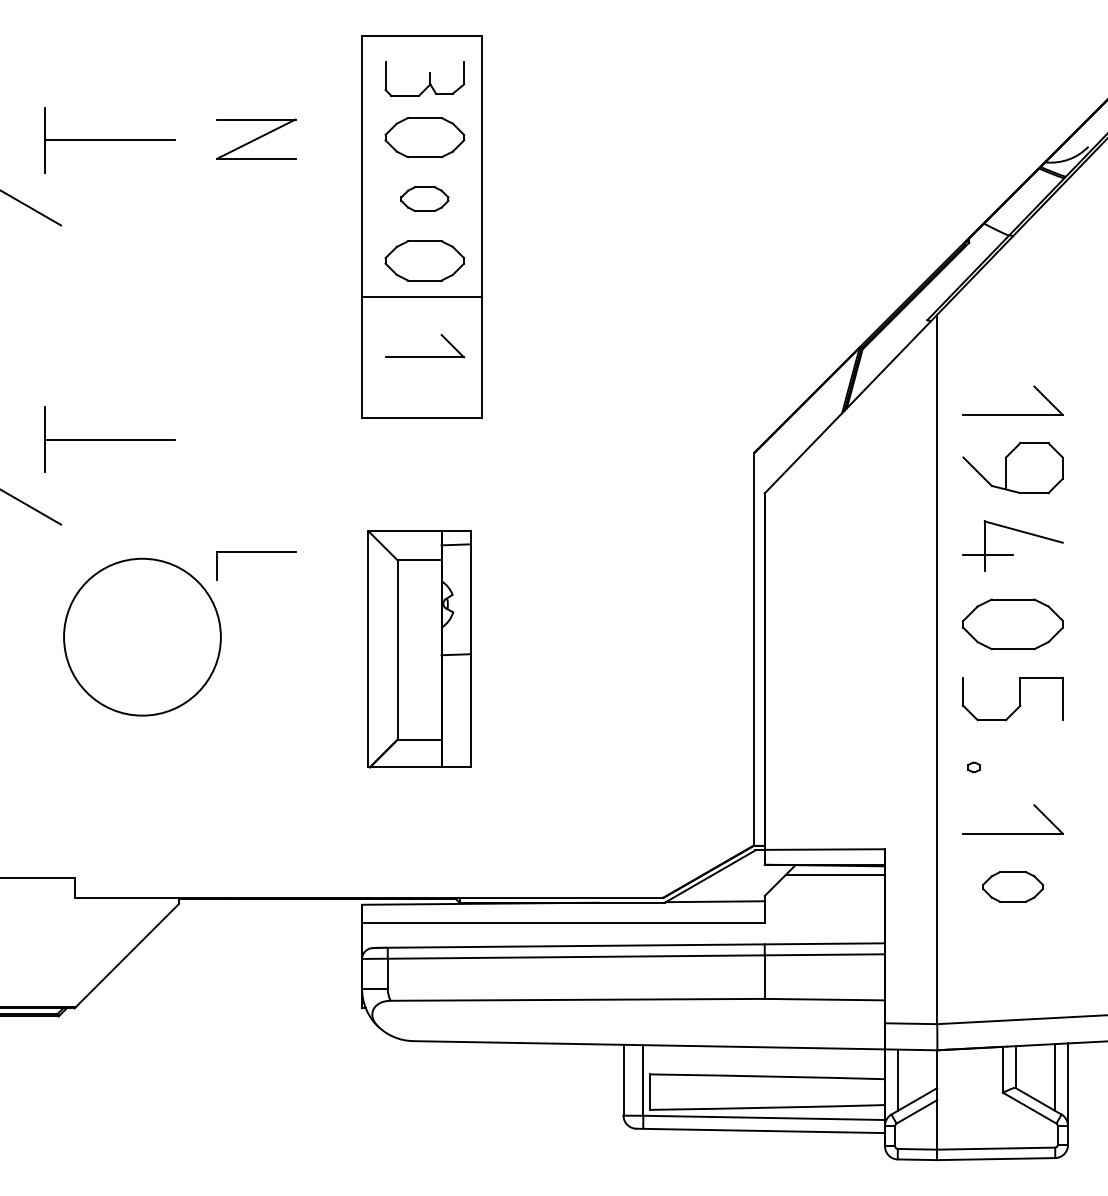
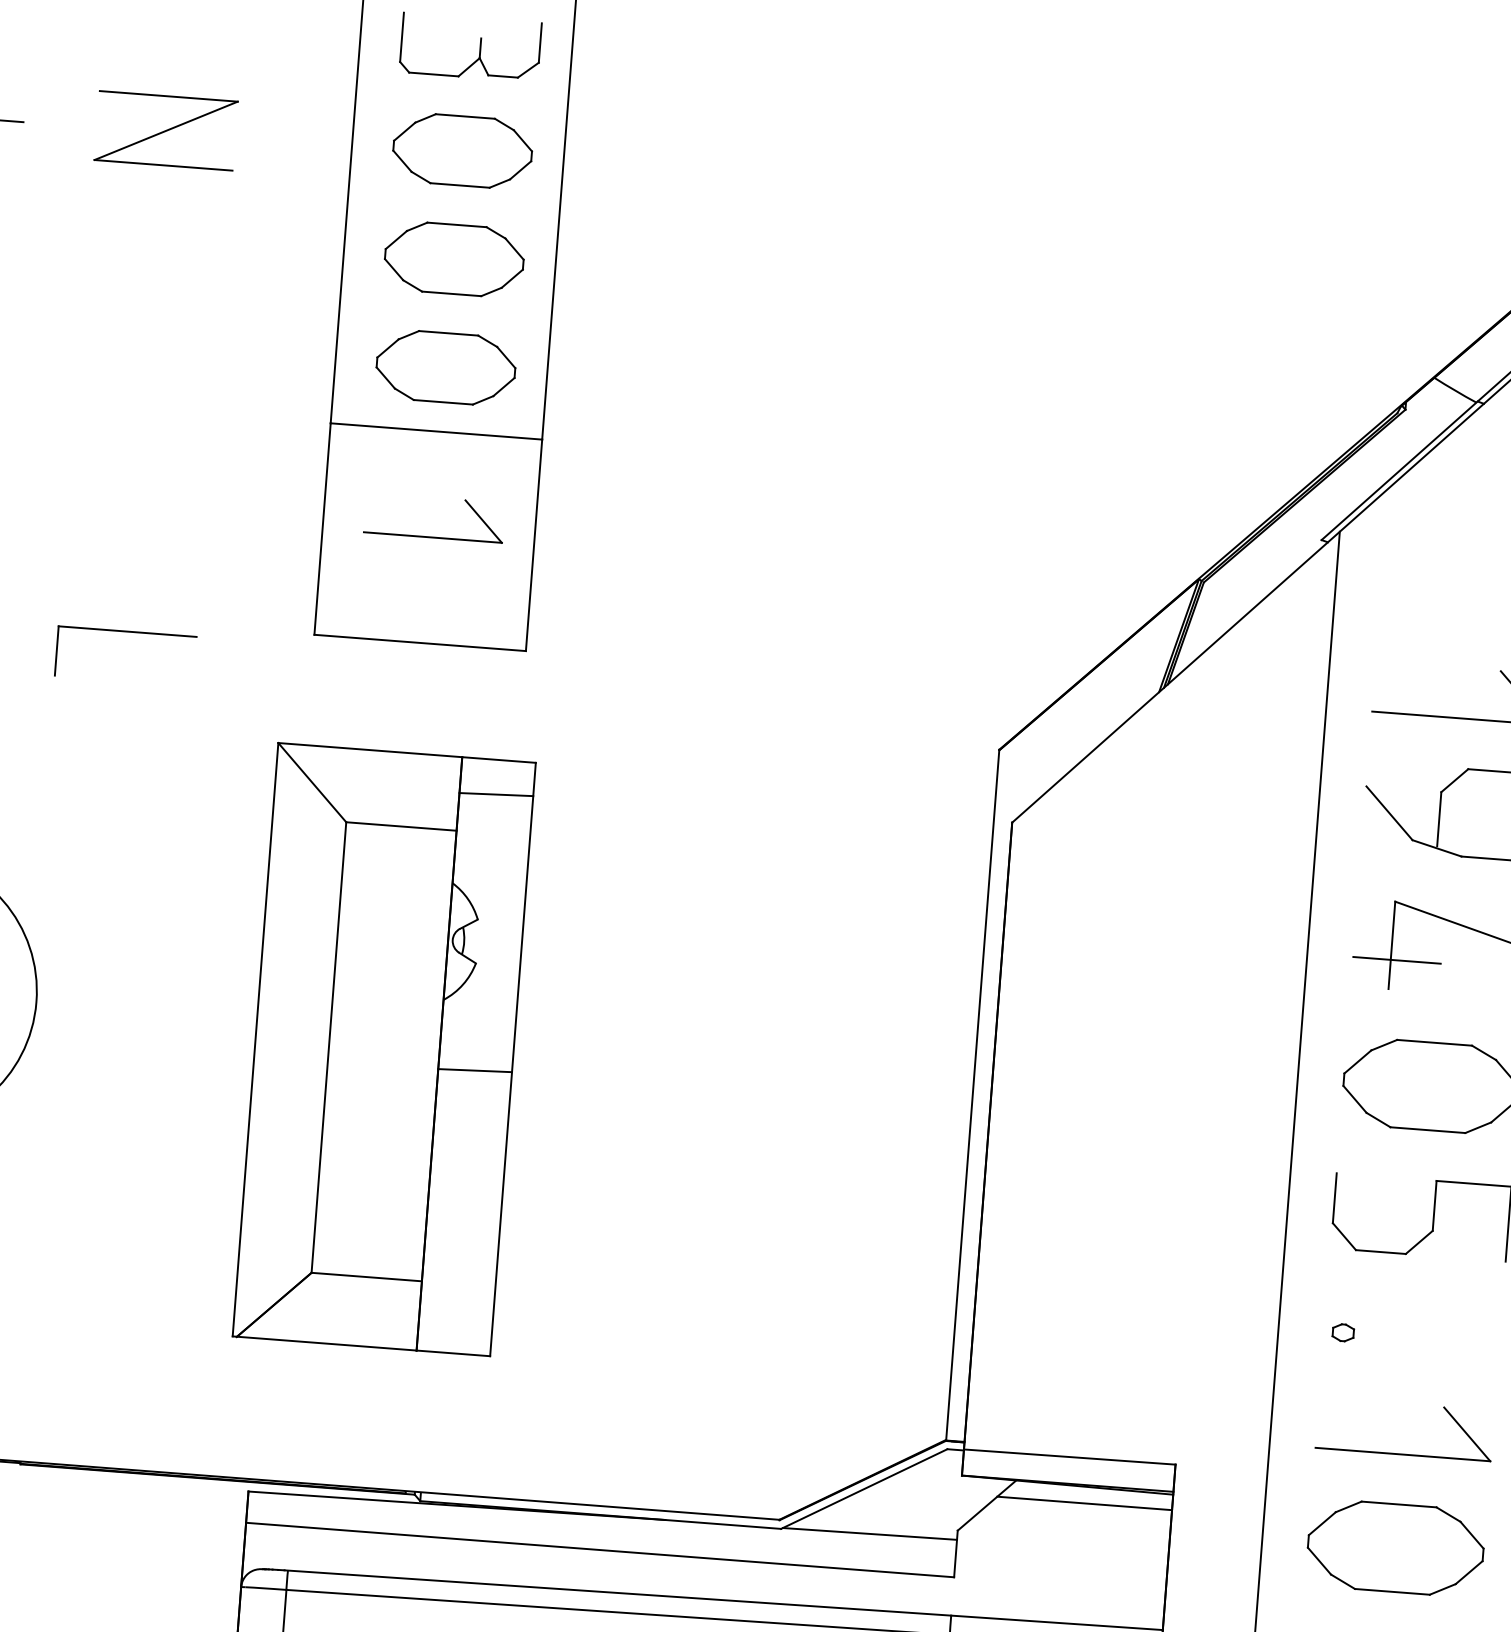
part: (424, 198) -> (453, 257), size x1.67
part: (256, 552) -> (127, 632), moved
part: (419, 649) -> (384, 1050), size x1.43
part: (1012, 886) -> (1394, 1547), size x1.67

